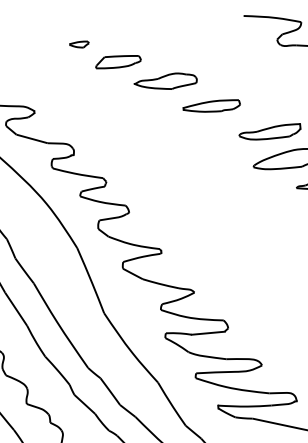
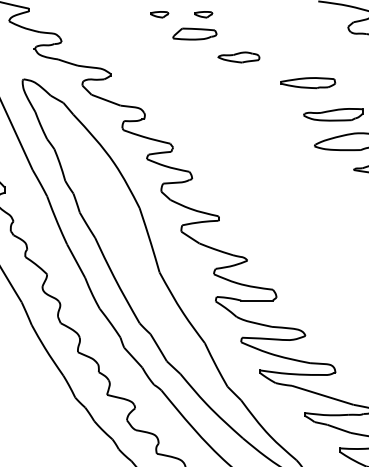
part: (125, 40) -> (203, 14), added
part: (165, 81) -> (238, 57), size x0.7
part: (212, 107) -> (308, 83), moved

